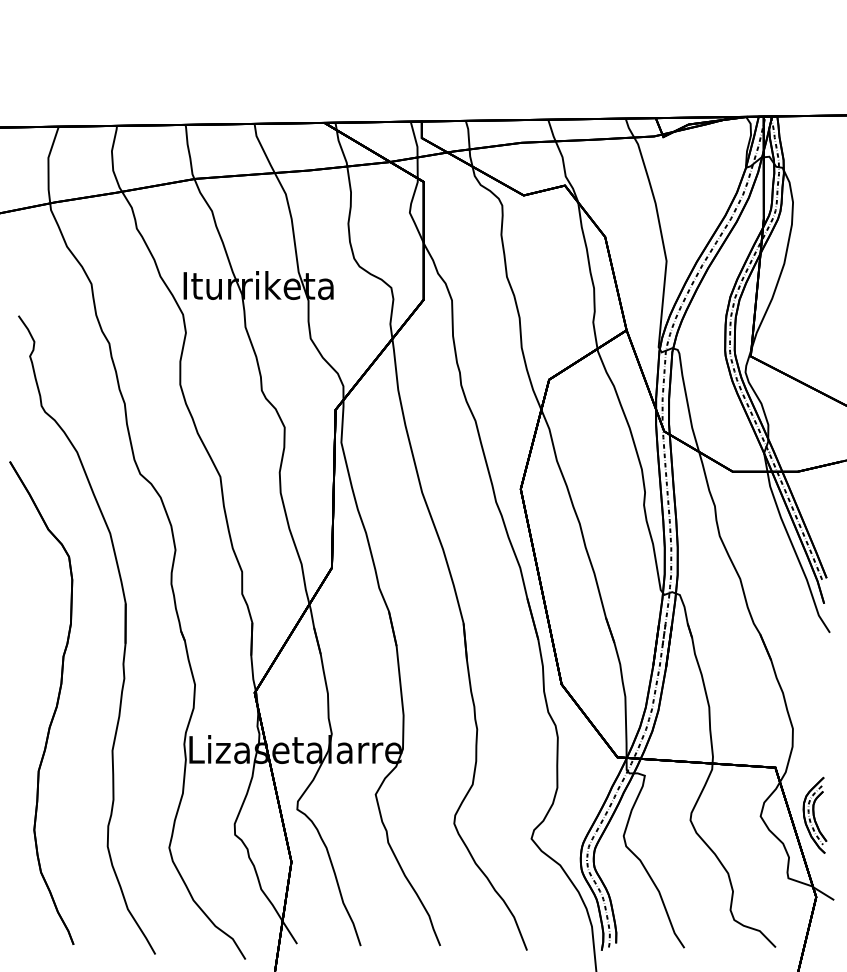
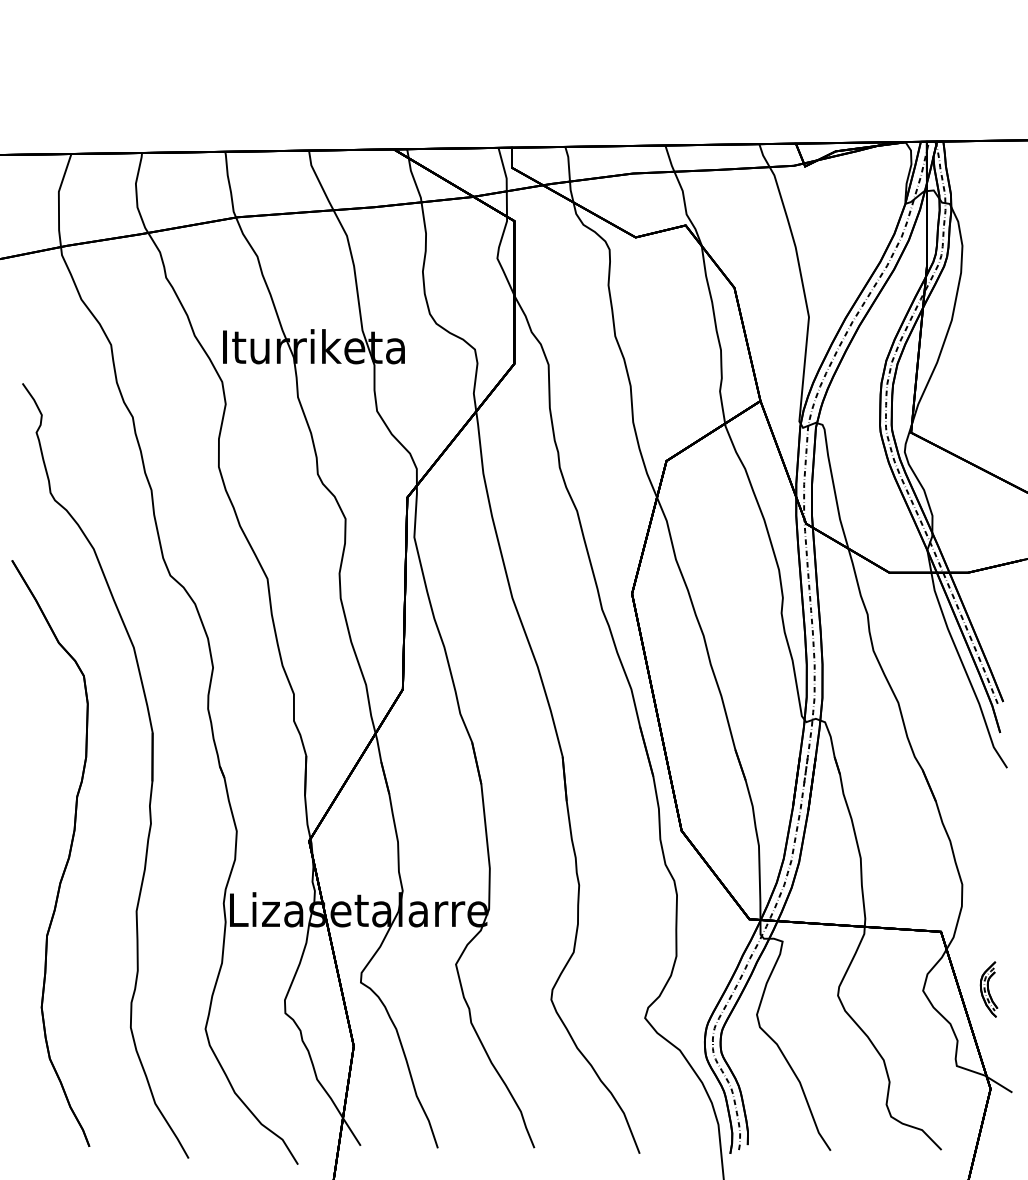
part: (814, 814) -> (988, 988), size x0.6

